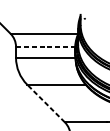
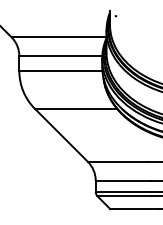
line: (46, 47) -> (61, 56), dashed -> solid
line: (46, 103) -> (61, 135), dashed -> solid

